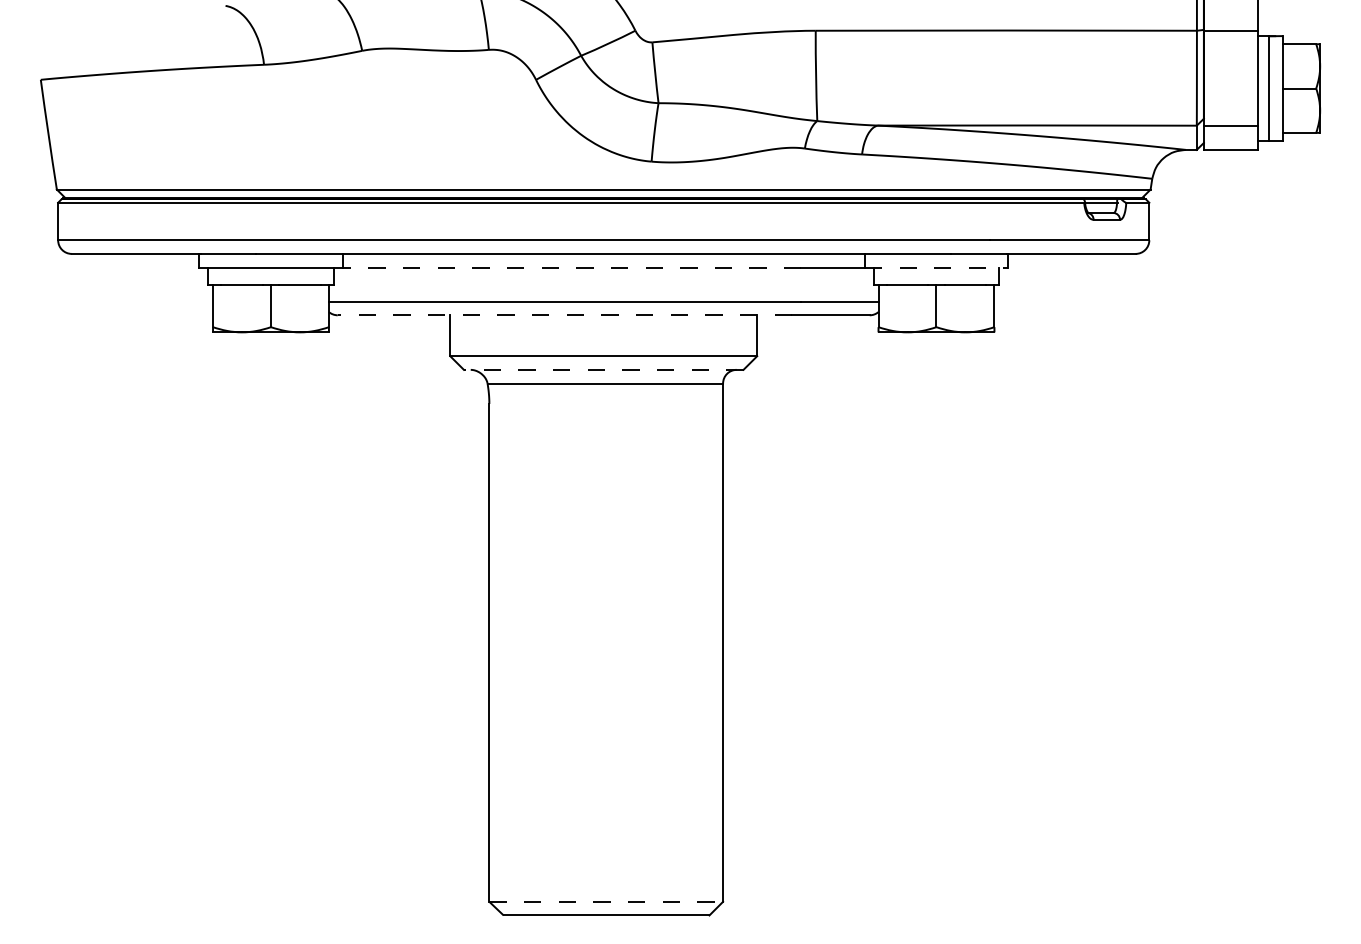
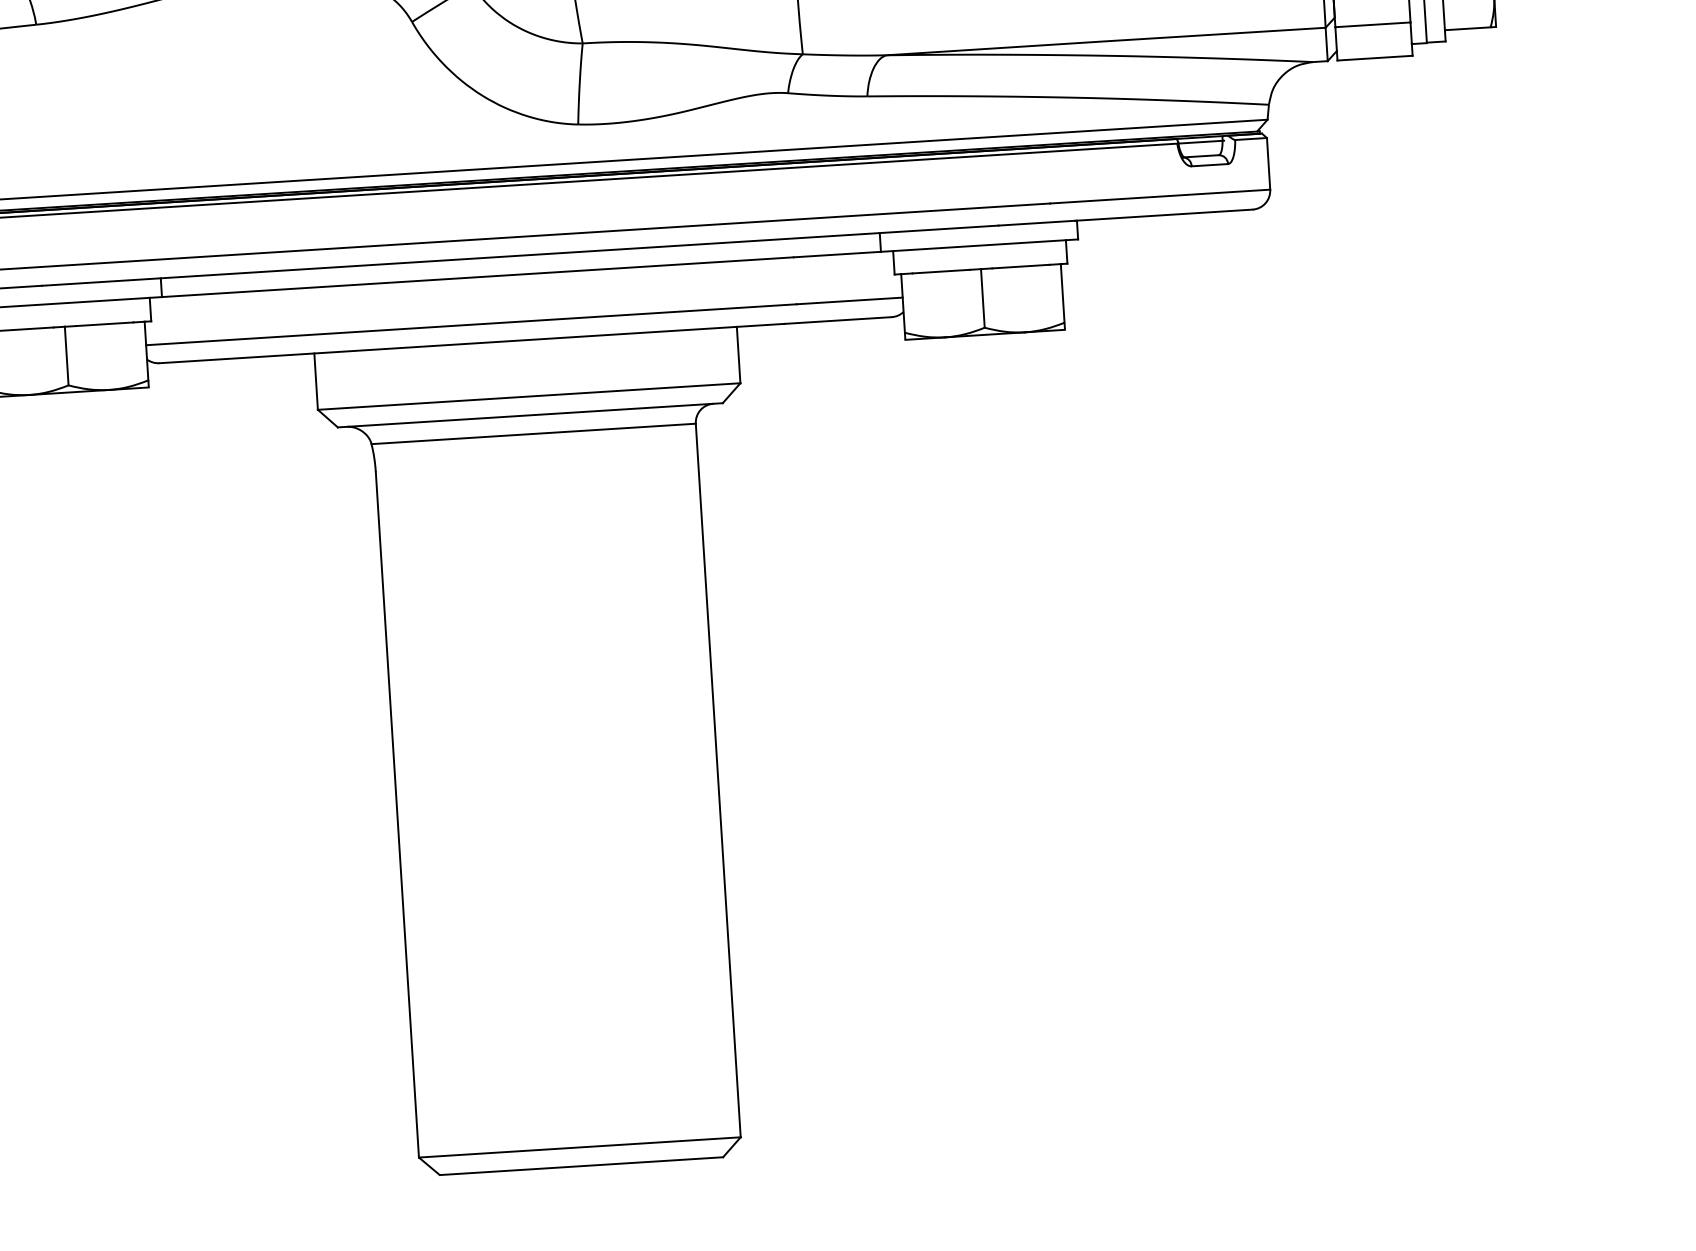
line: (571, 267) -> (477, 277), dashed -> solid
line: (936, 267) -> (979, 245), dashed -> solid
line: (564, 315) -> (471, 343), dashed -> solid
line: (603, 369) -> (529, 414), dashed -> solid
line: (606, 901) -> (580, 1146), dashed -> solid

